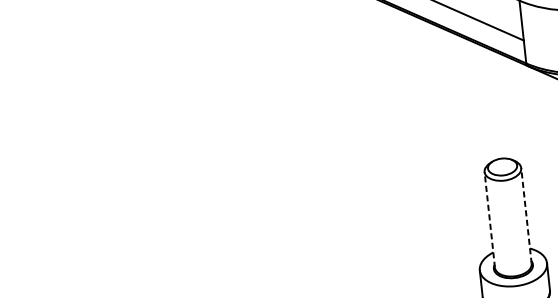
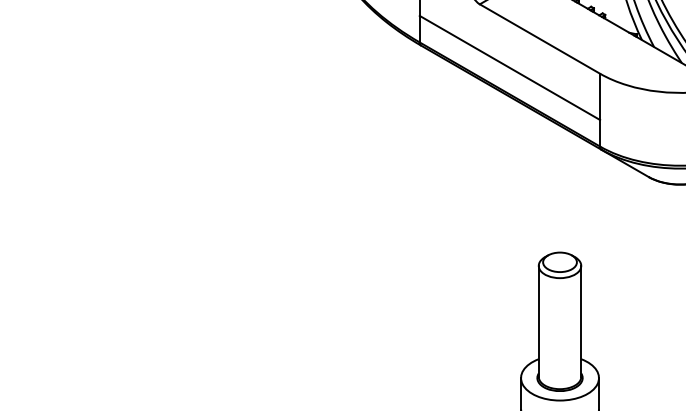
line: (526, 216) -> (581, 321), dashed -> solid
line: (489, 220) -> (538, 321), dashed -> solid

